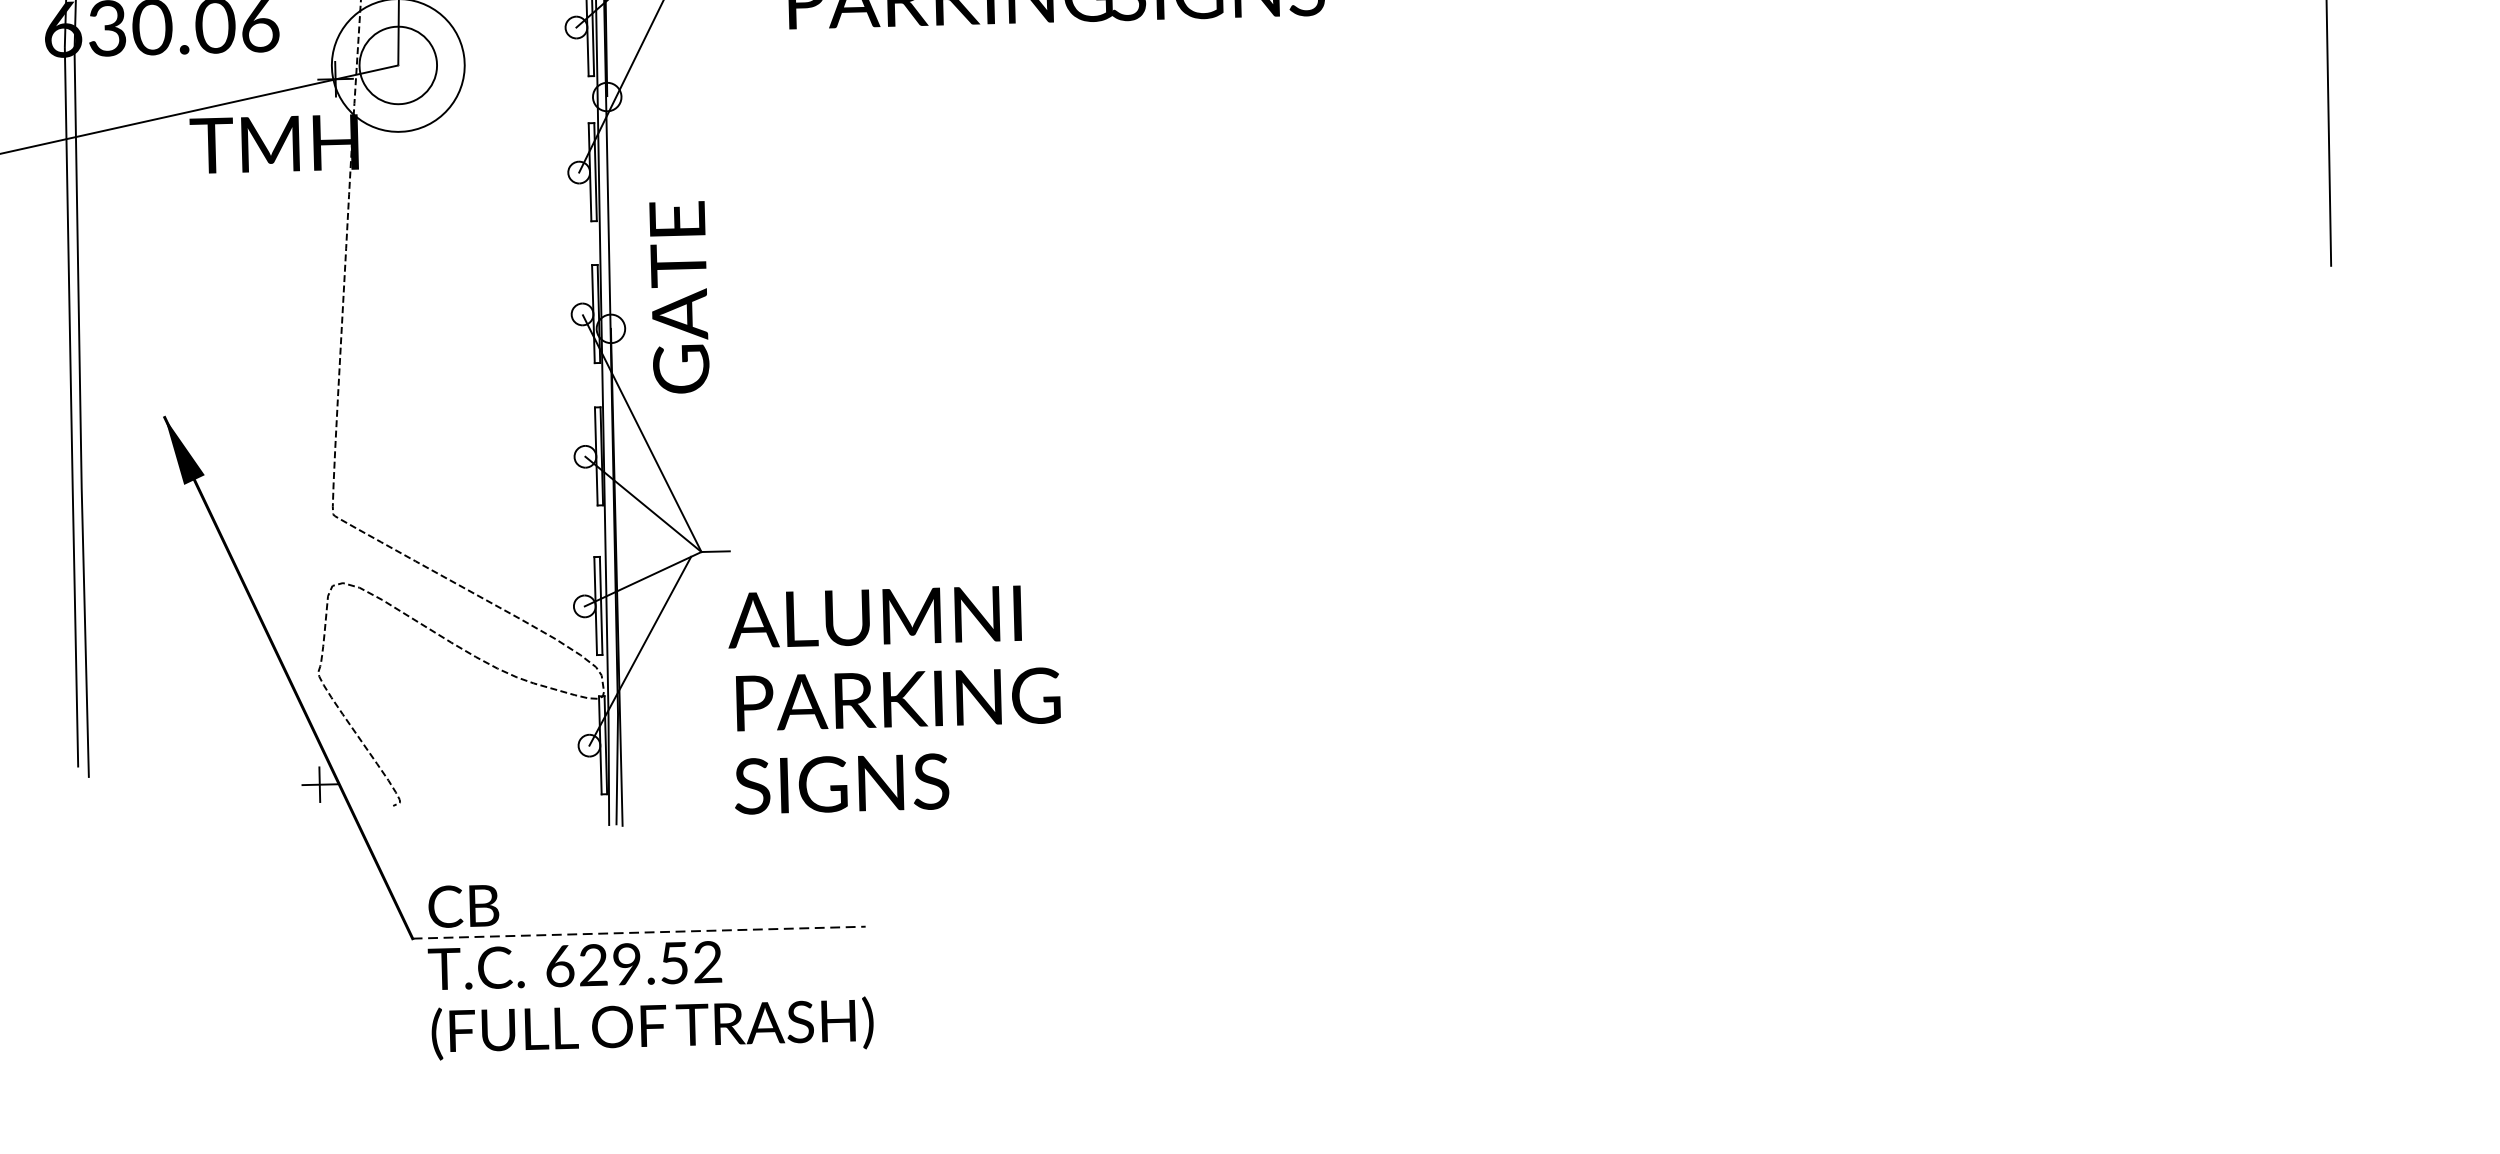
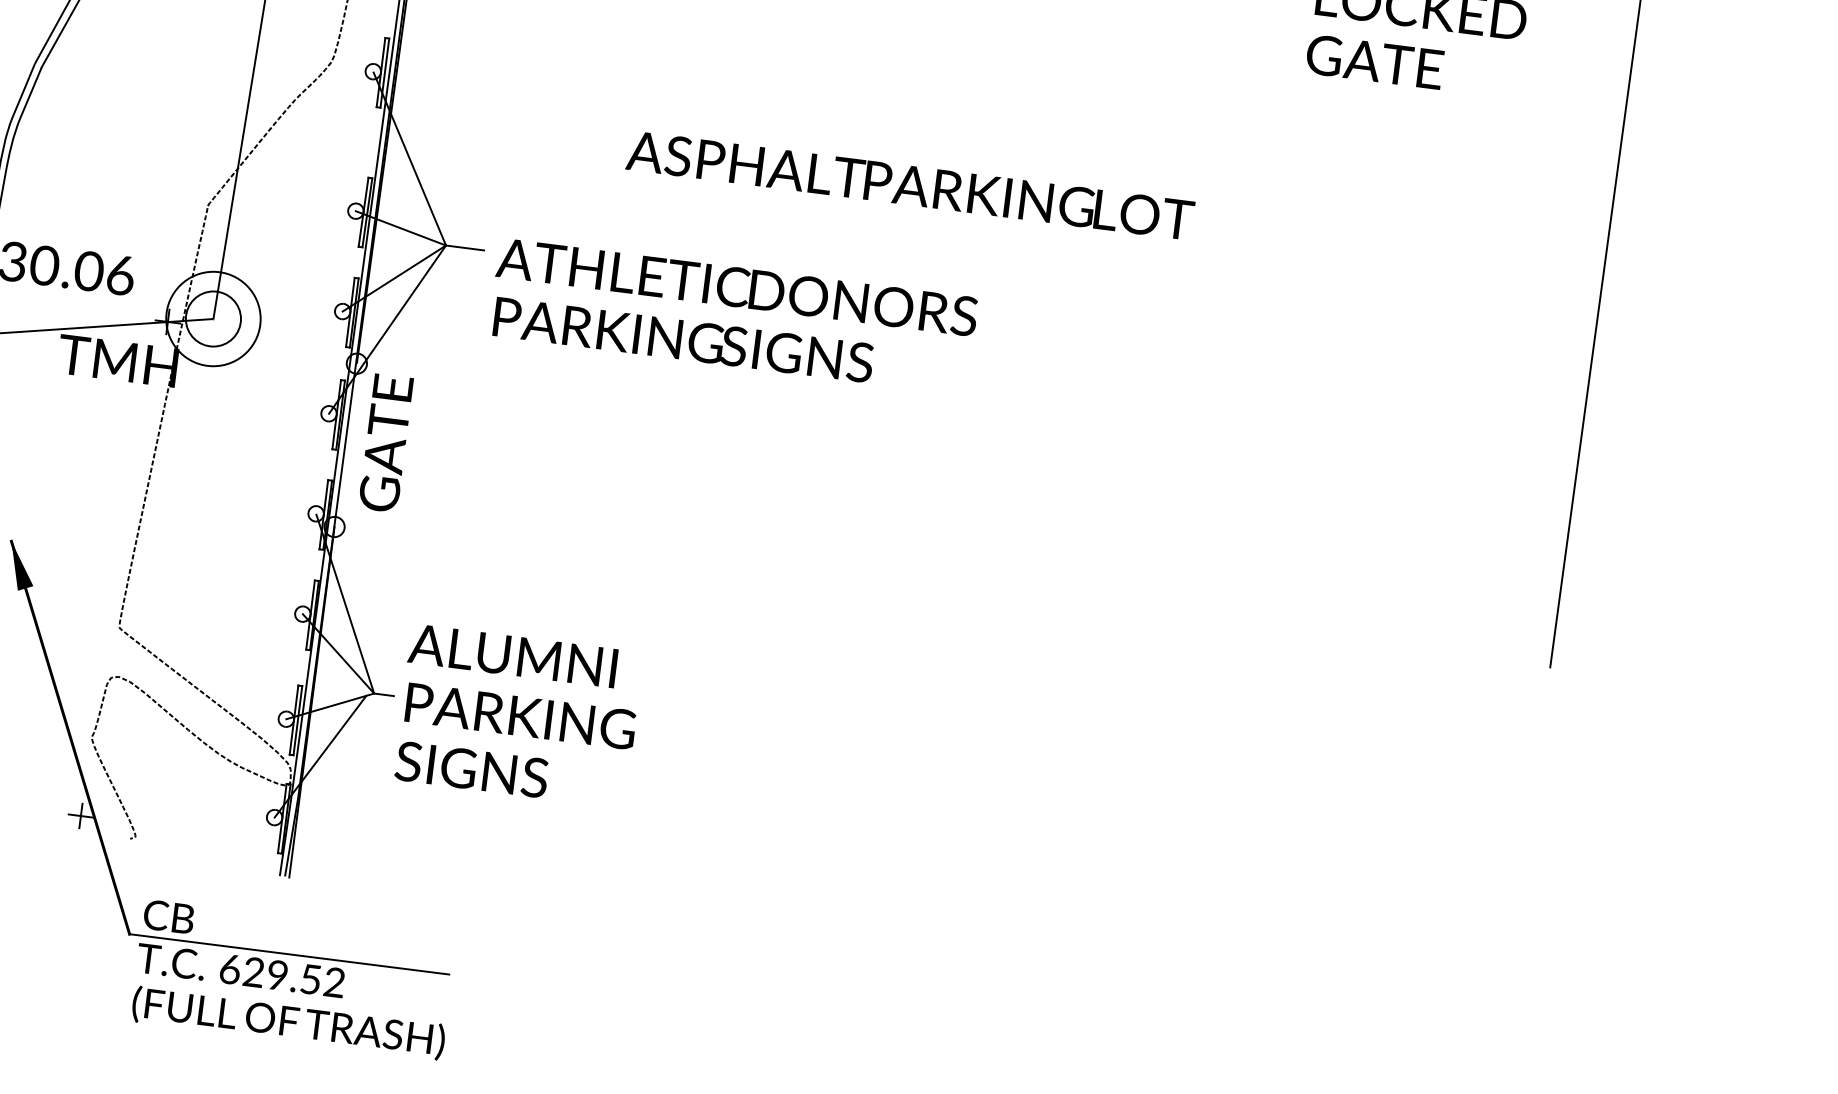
text: (679, 296) -> (386, 442), moved
text: (890, 693) -> (515, 711), moved
line: (639, 932) -> (289, 954), dashed -> solid

